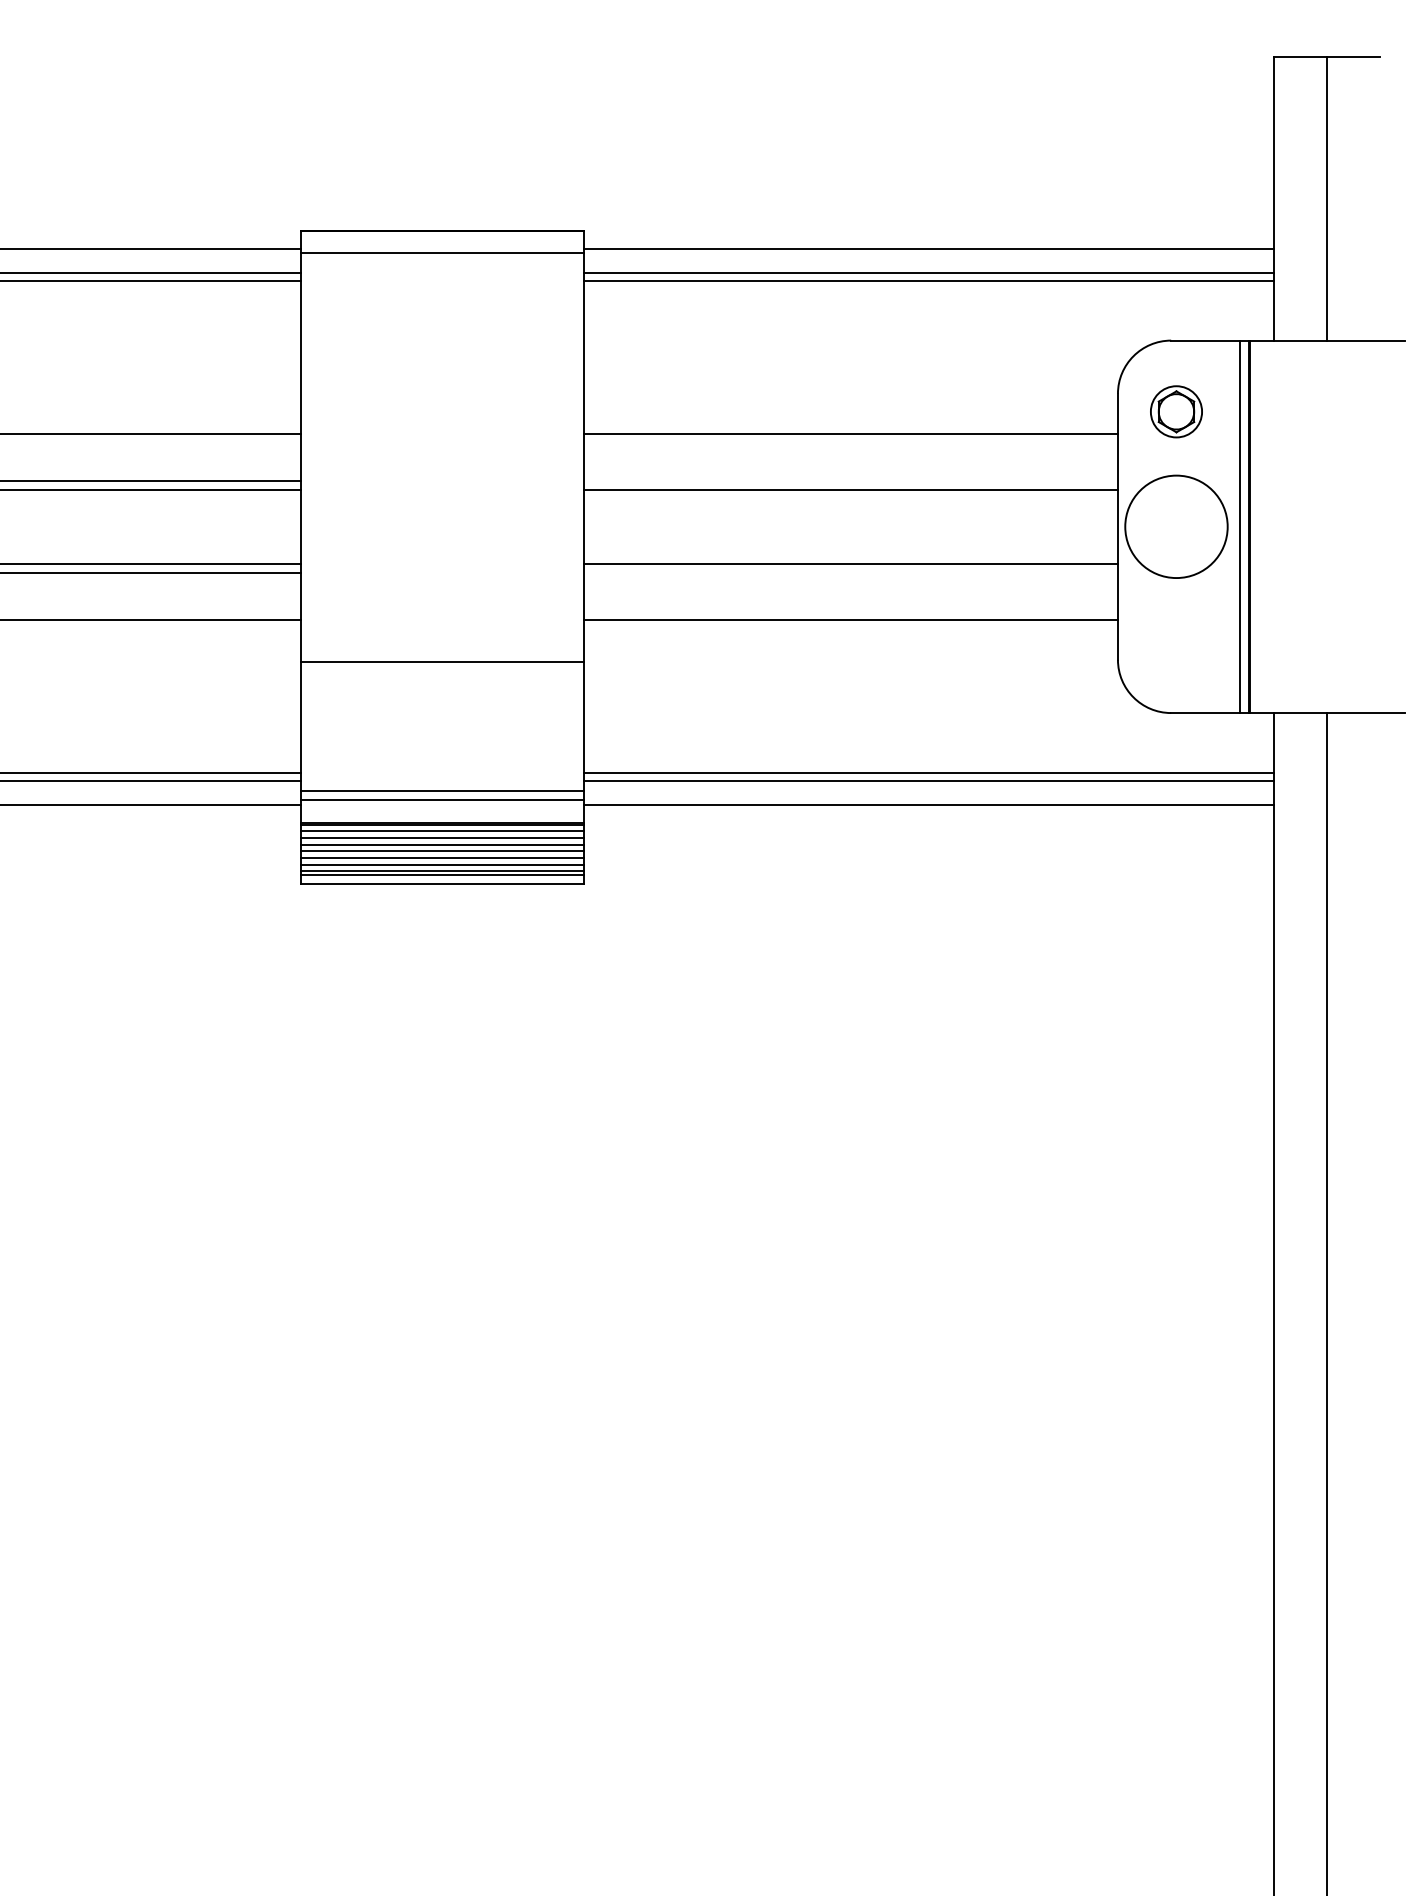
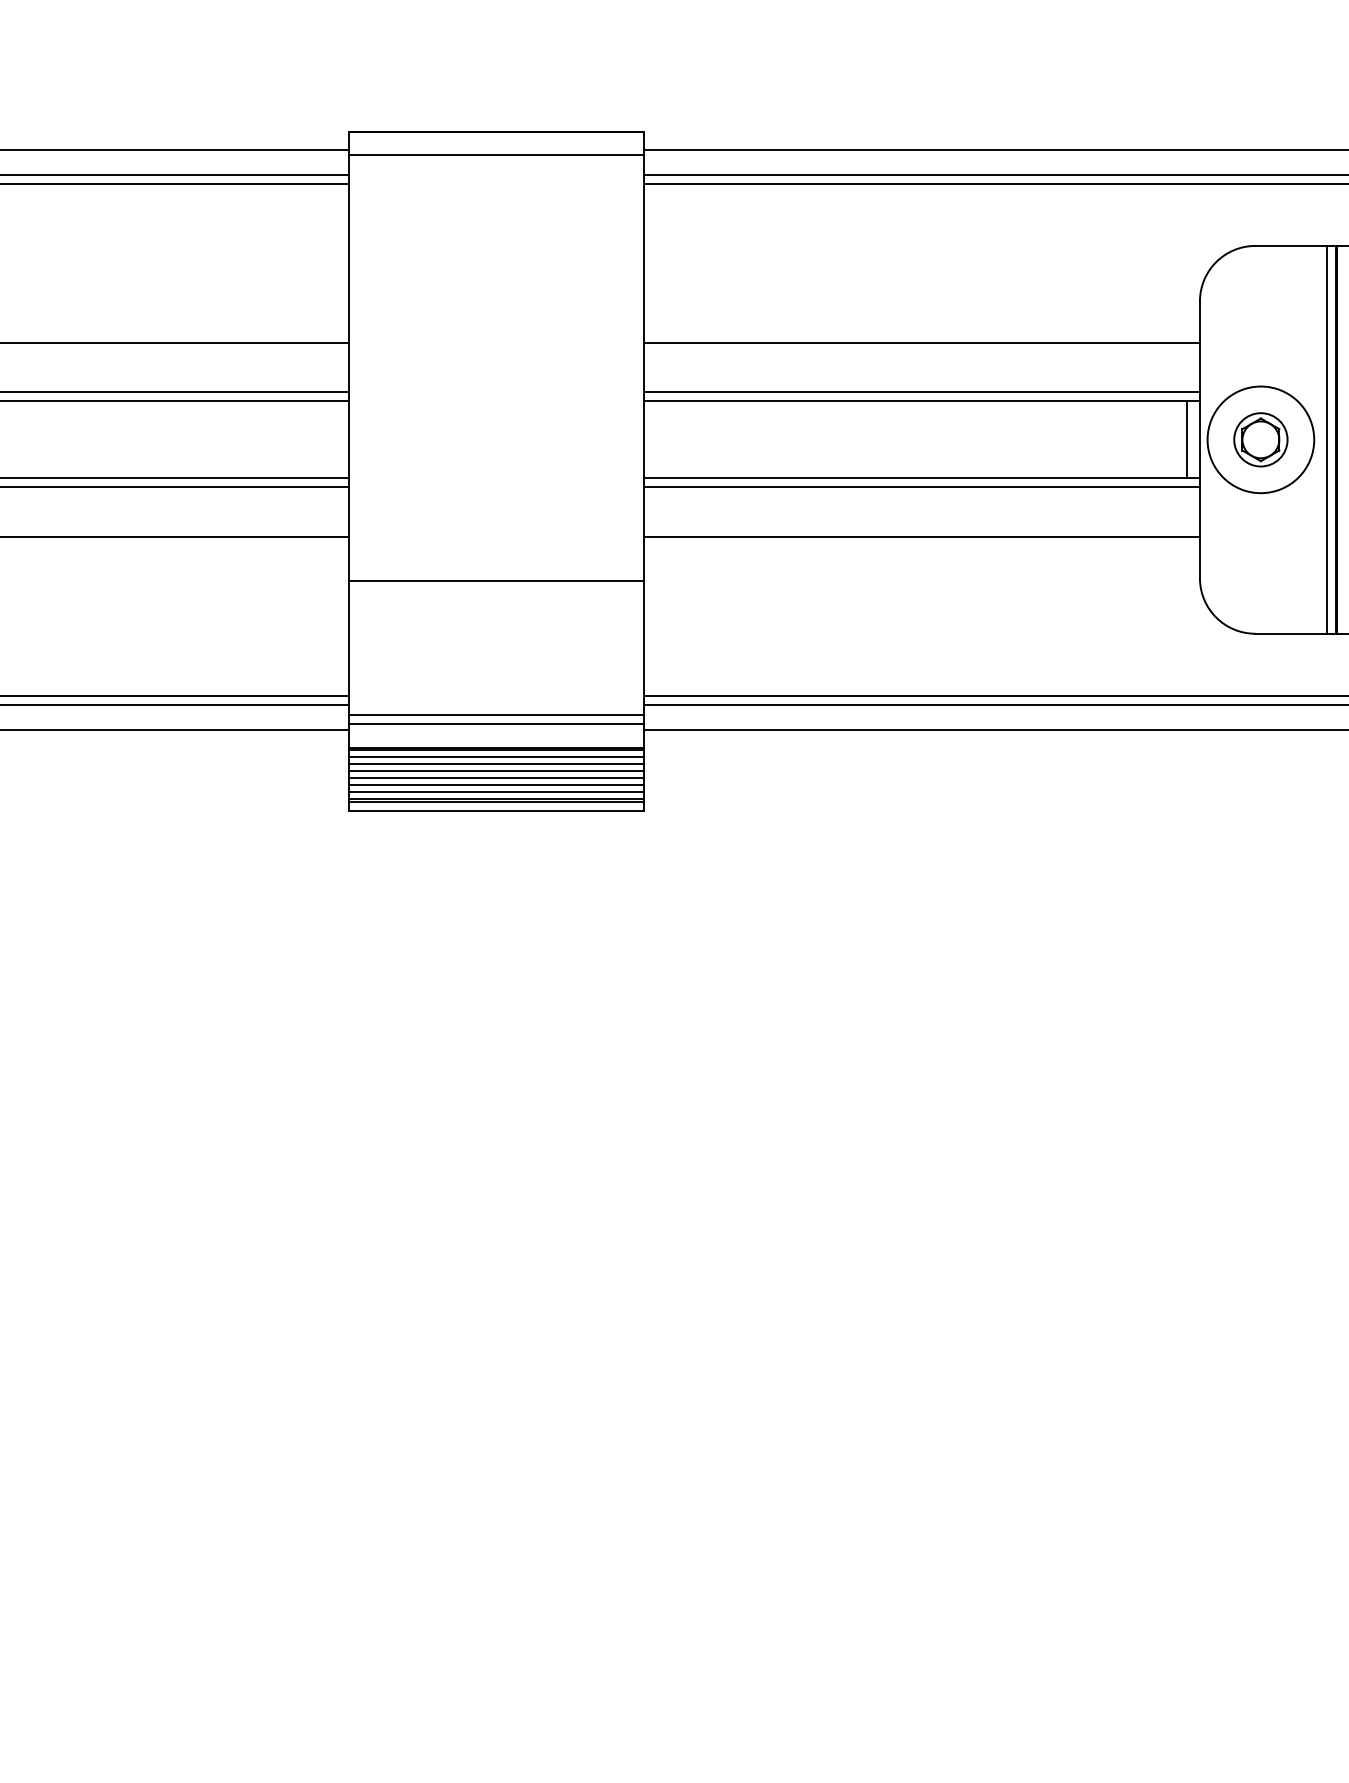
part: (1176, 411) -> (1260, 439), moved
line: (850, 481) -> (921, 392), added
line: (1105, 526) -> (1186, 439), added
line: (850, 572) -> (921, 487), added

